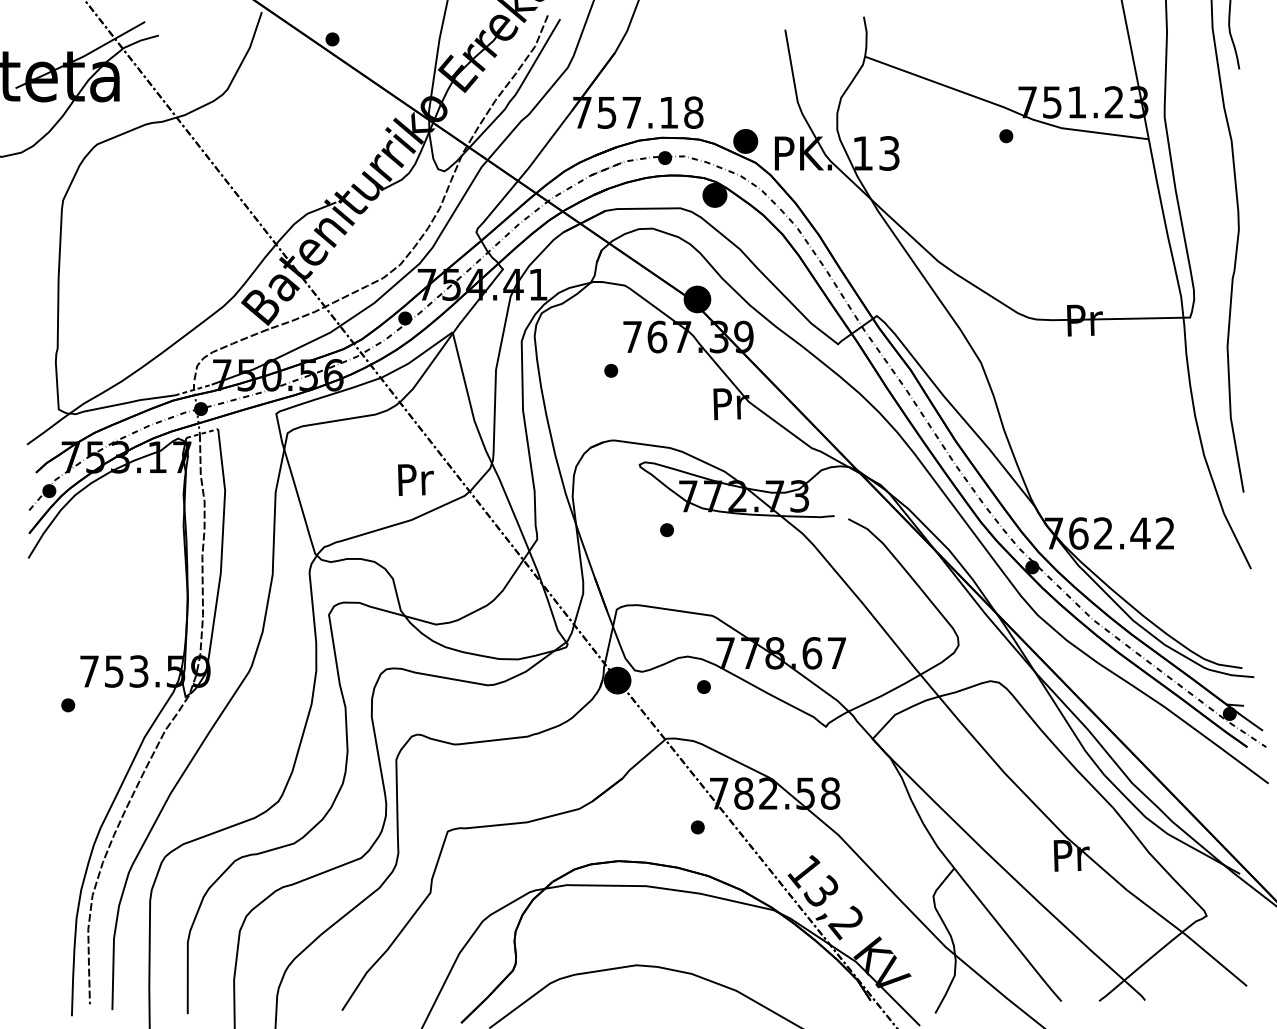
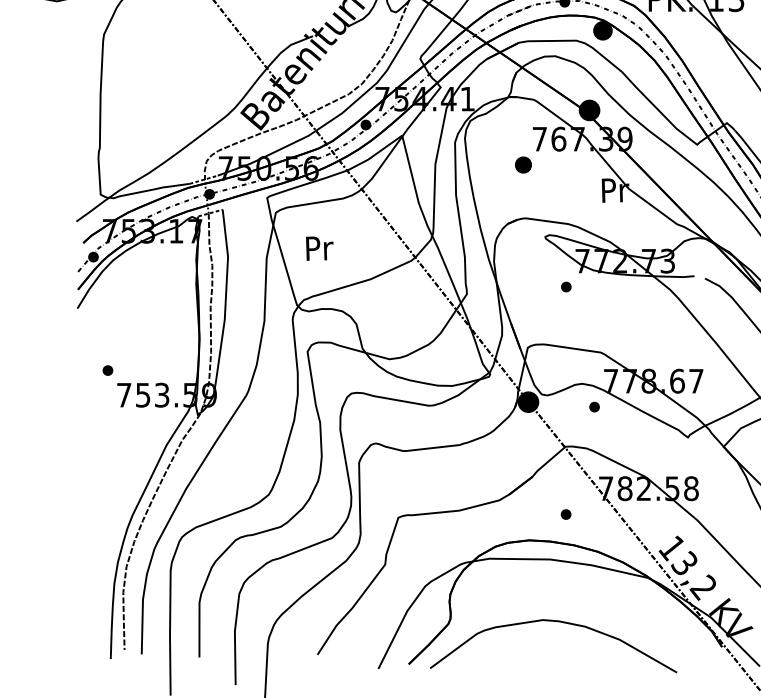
part: (611, 370) -> (523, 164), size x1.6
text: (415, 479) -> (319, 248), moved
part: (68, 705) -> (108, 370), moved
part: (697, 827) -> (565, 514), moved

